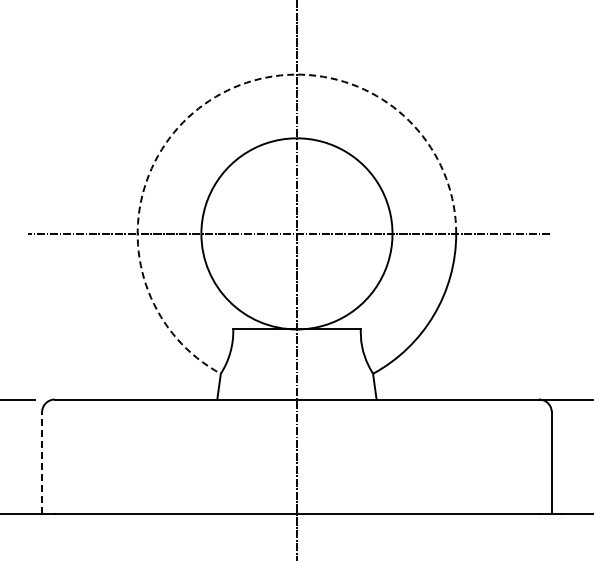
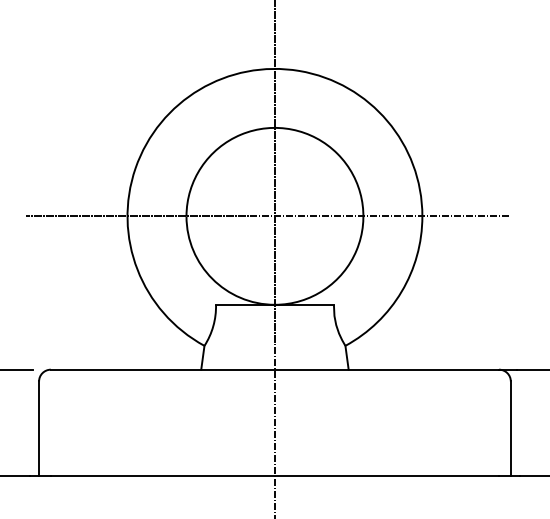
arc: (215, 96) -> (199, 89), dashed -> solid
line: (42, 463) -> (39, 428), dashed -> solid

